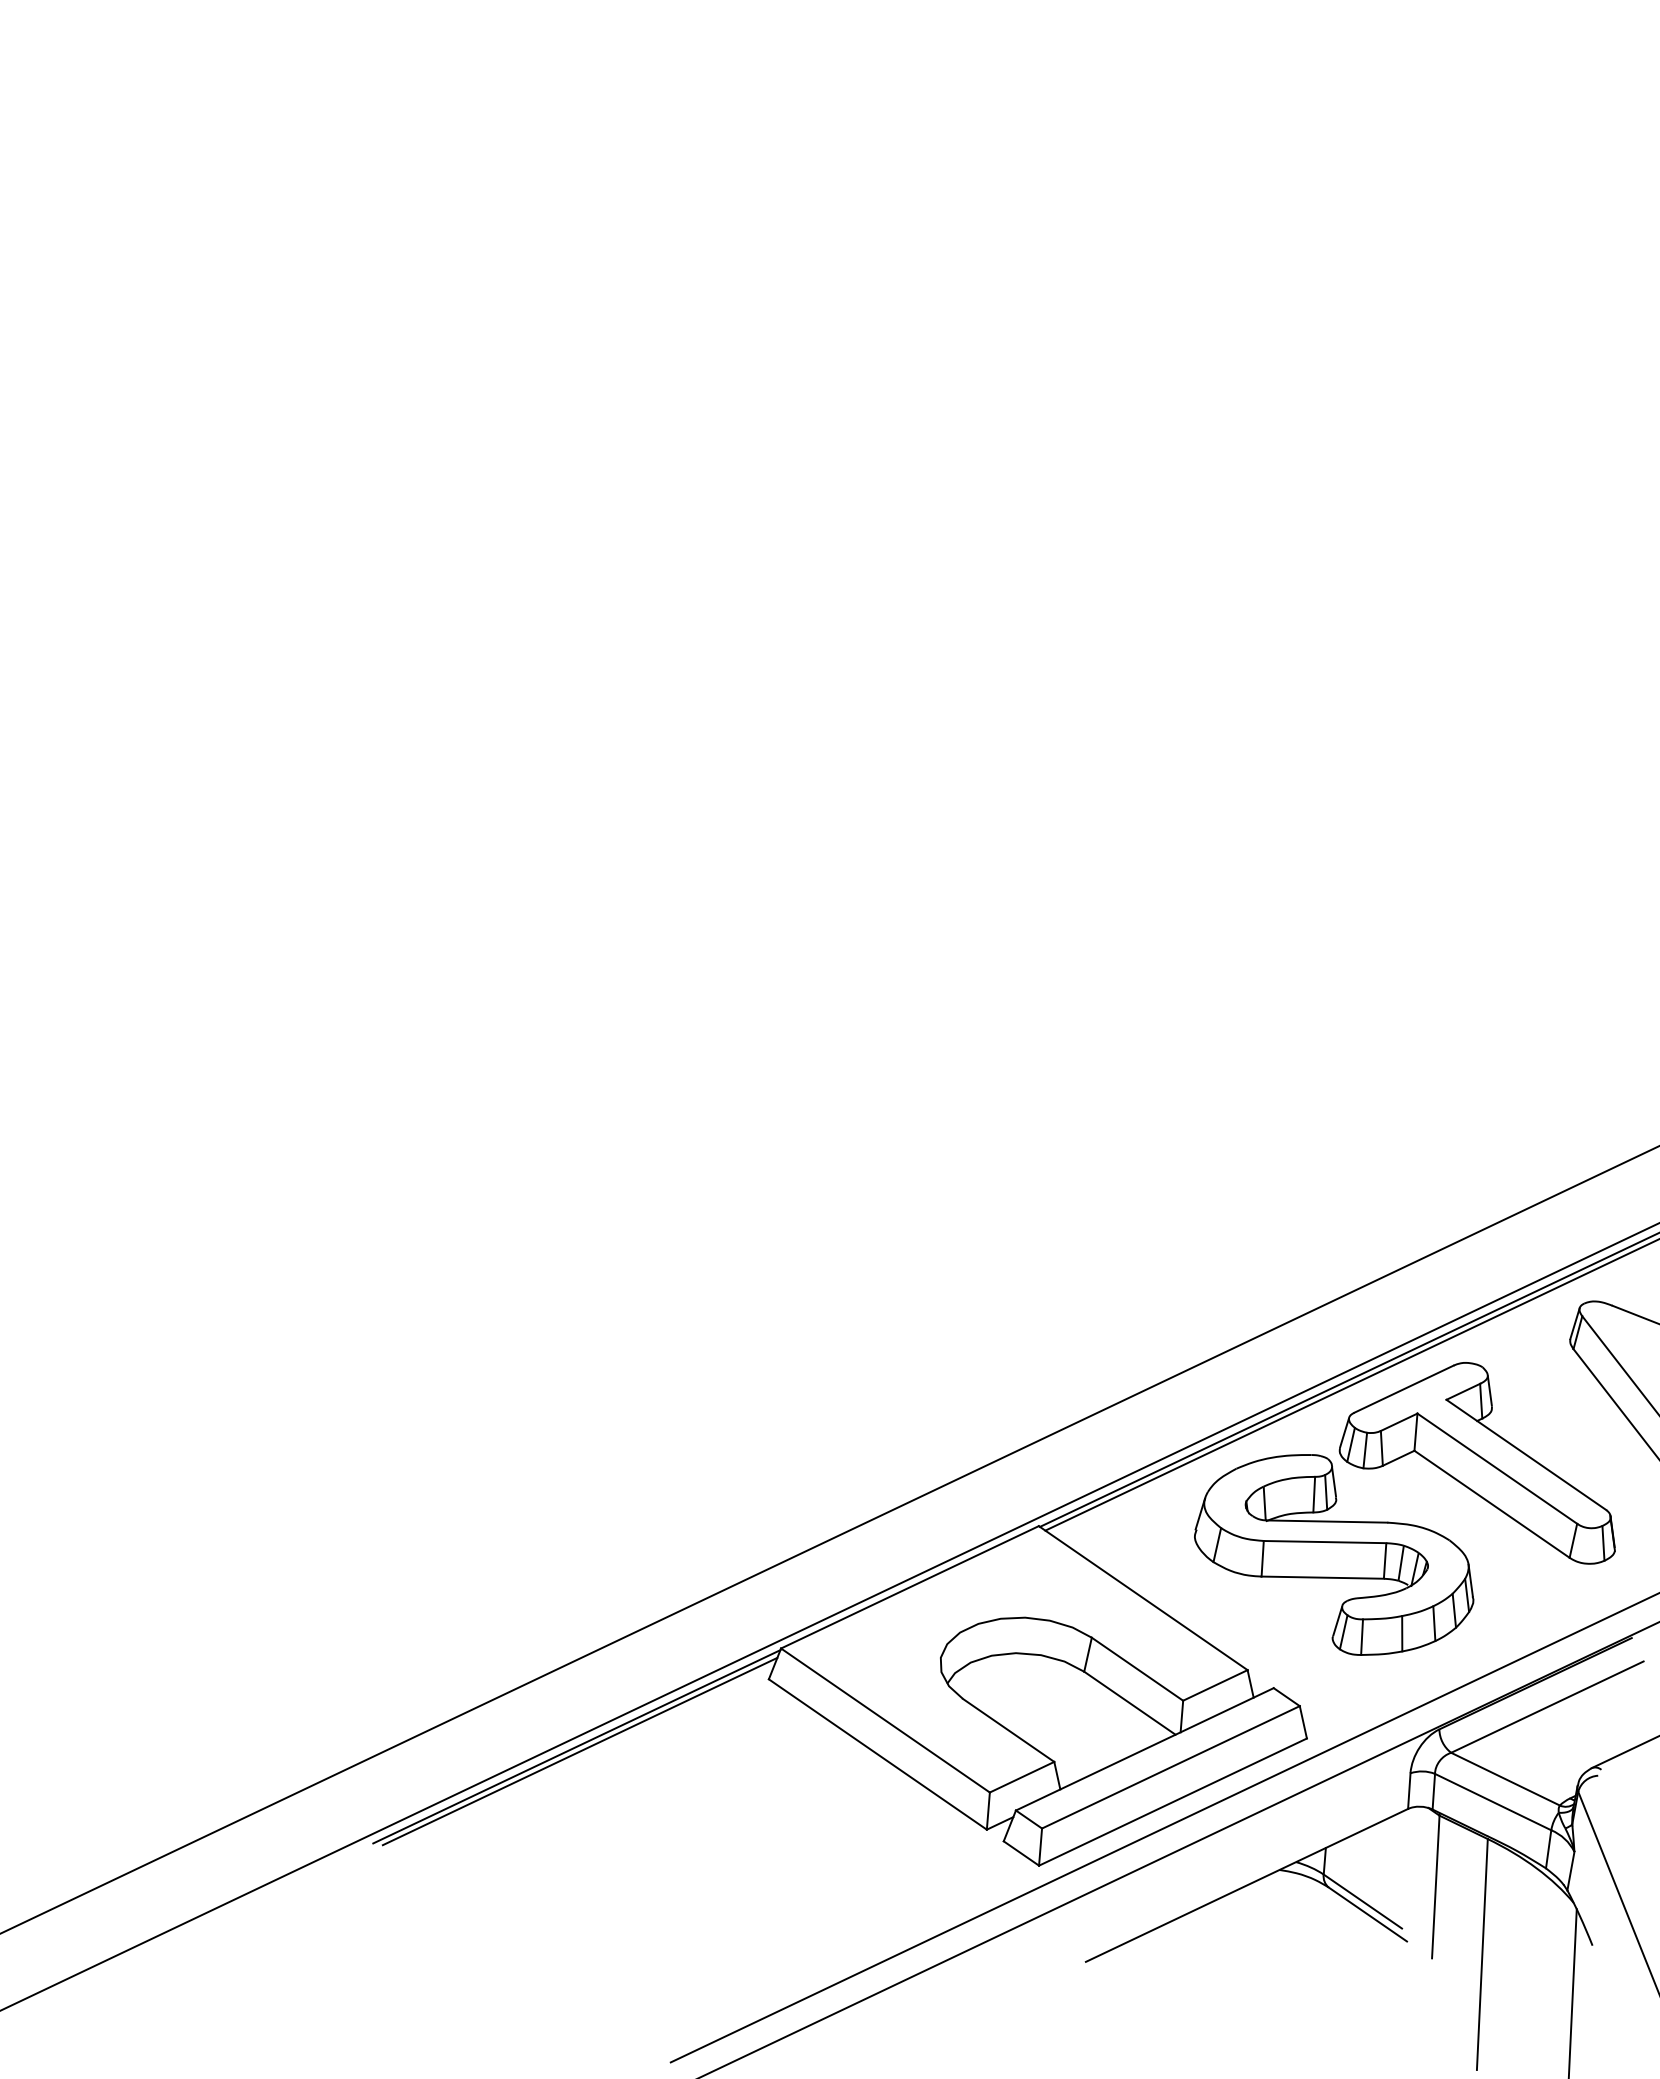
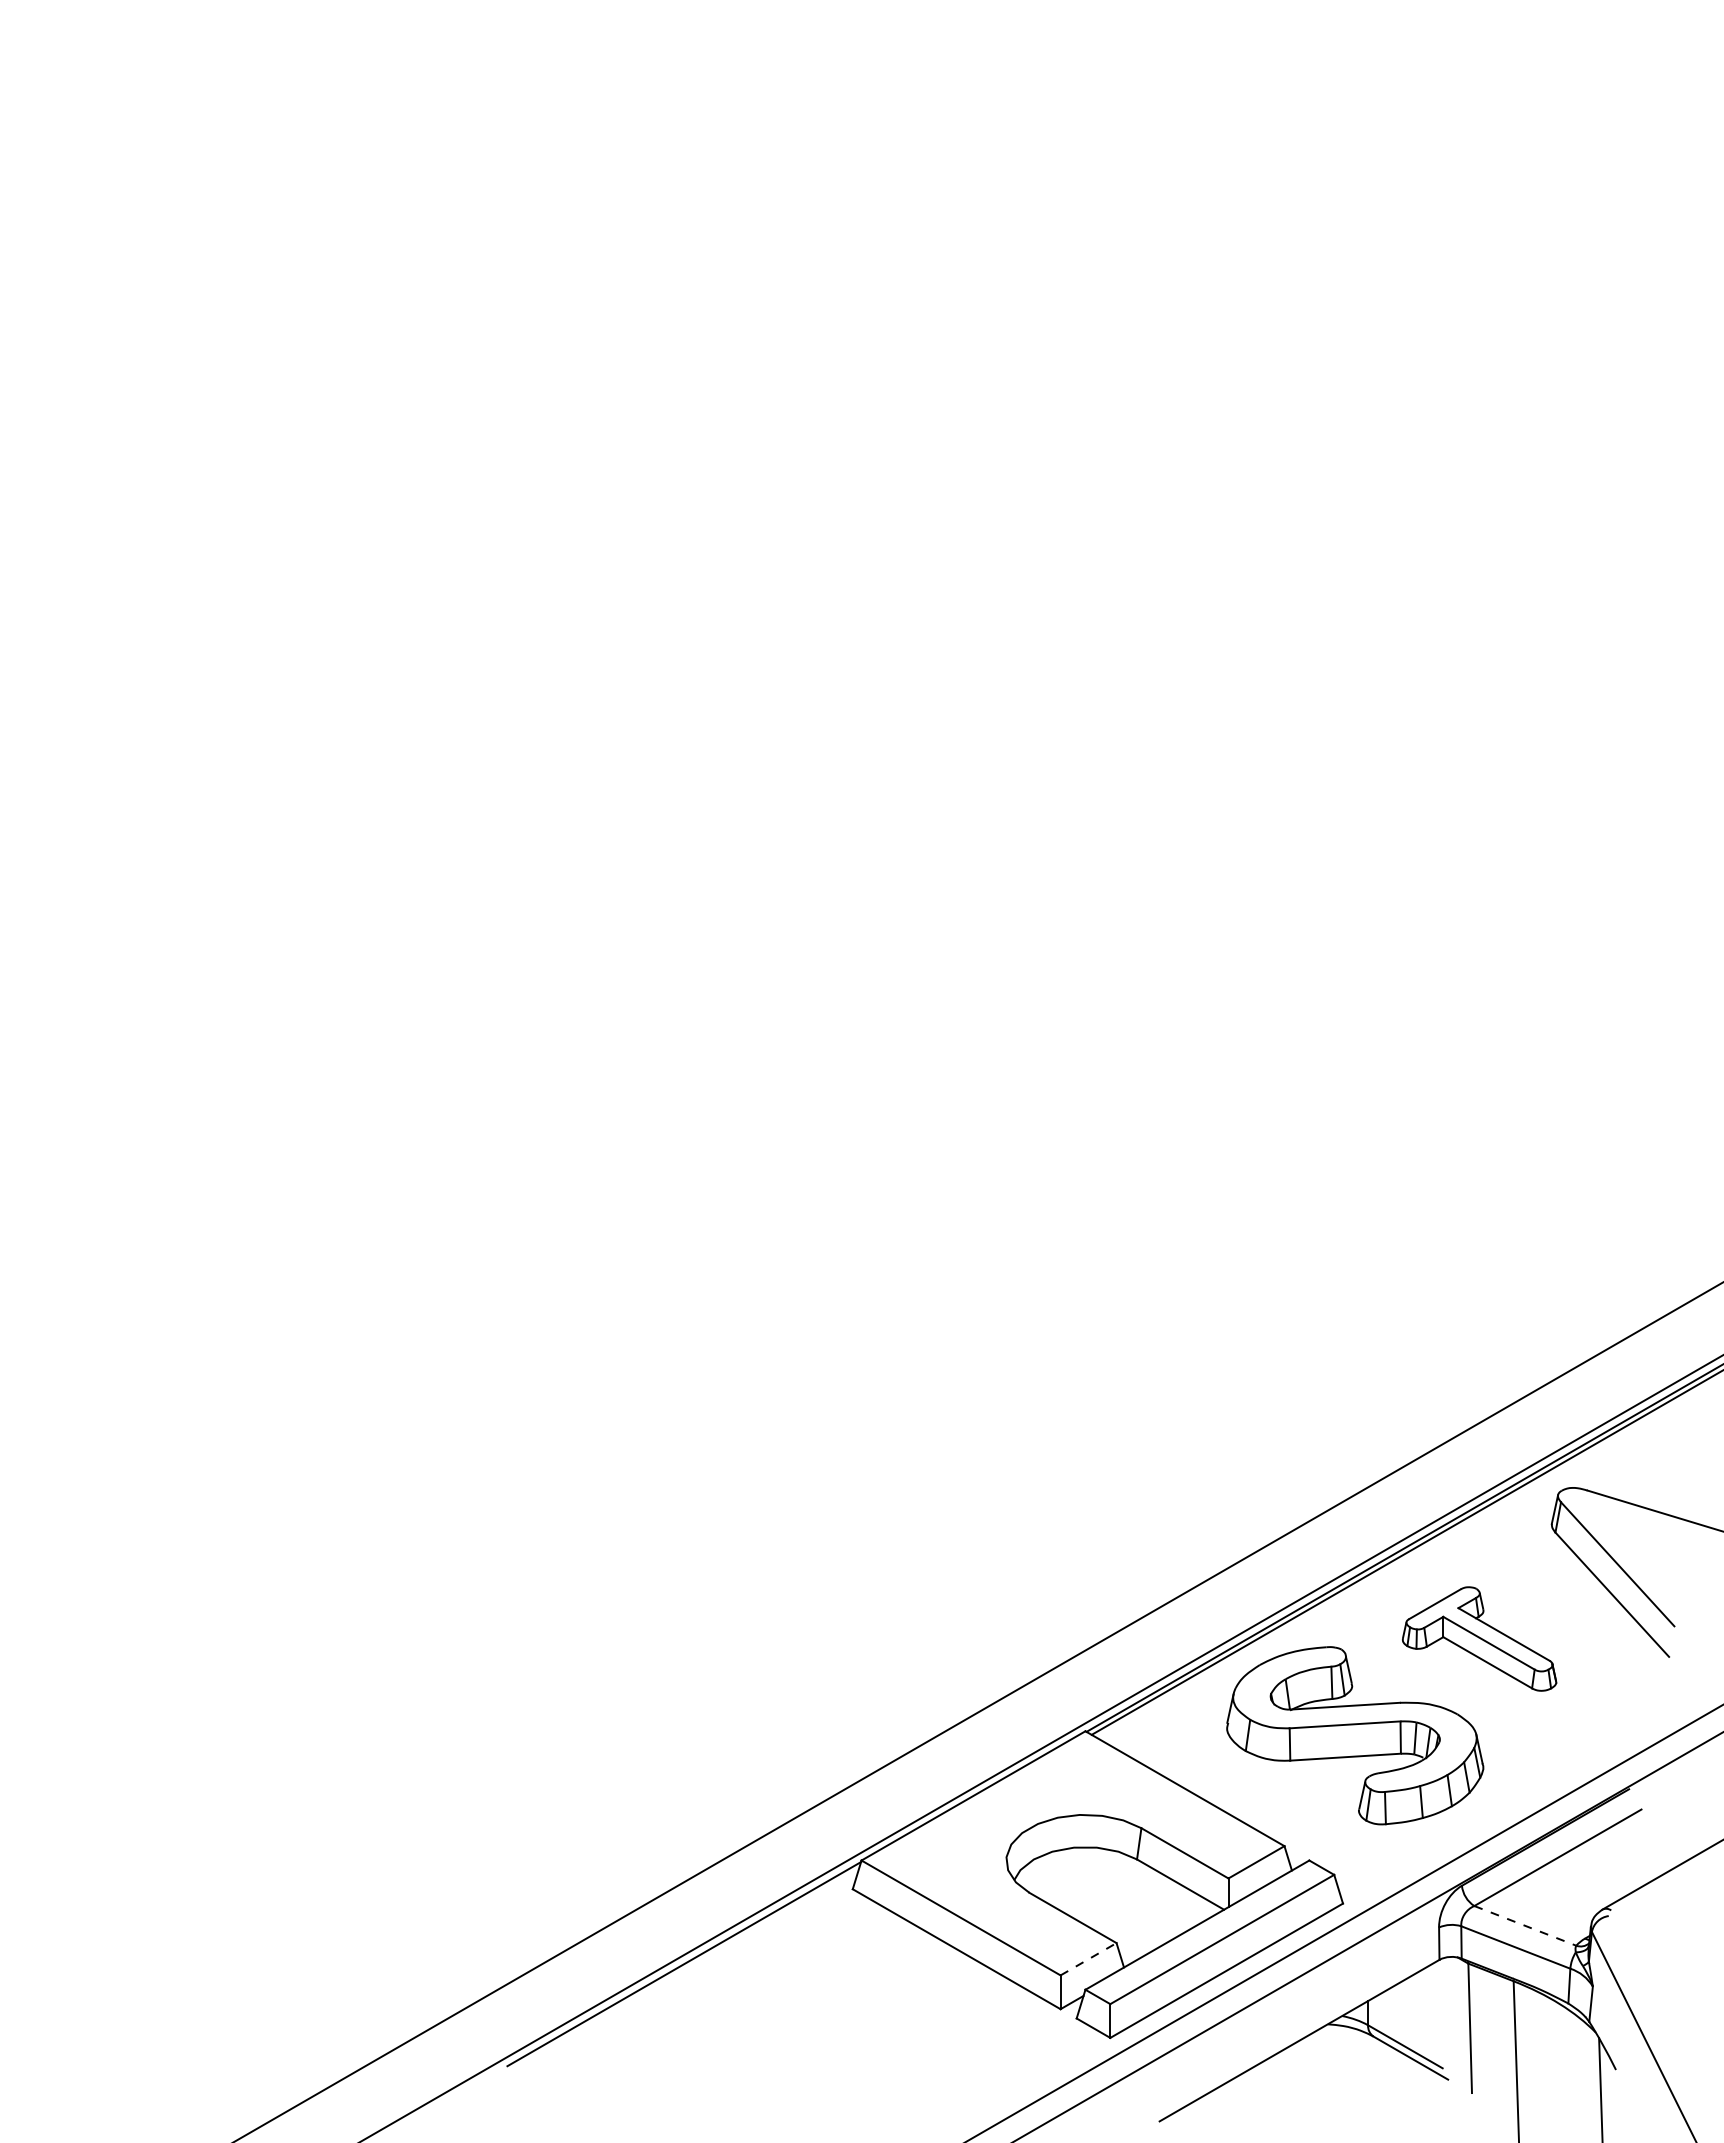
part: (1480, 1458) -> (1479, 1638), size x0.6
line: (580, 1751) -> (687, 1968), removed
line: (1023, 1777) -> (1089, 1959), solid -> dashed
line: (1505, 1778) -> (1525, 1925), solid -> dashed

